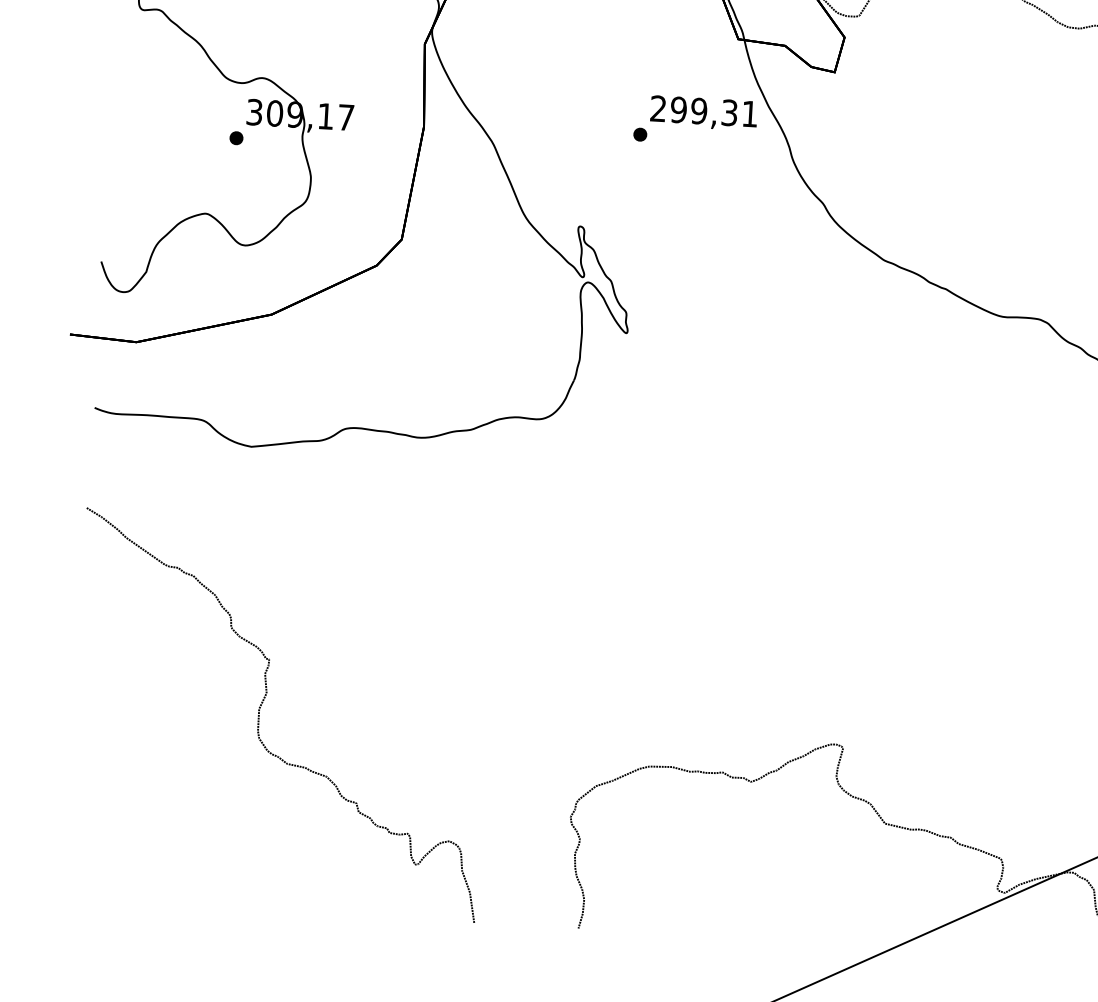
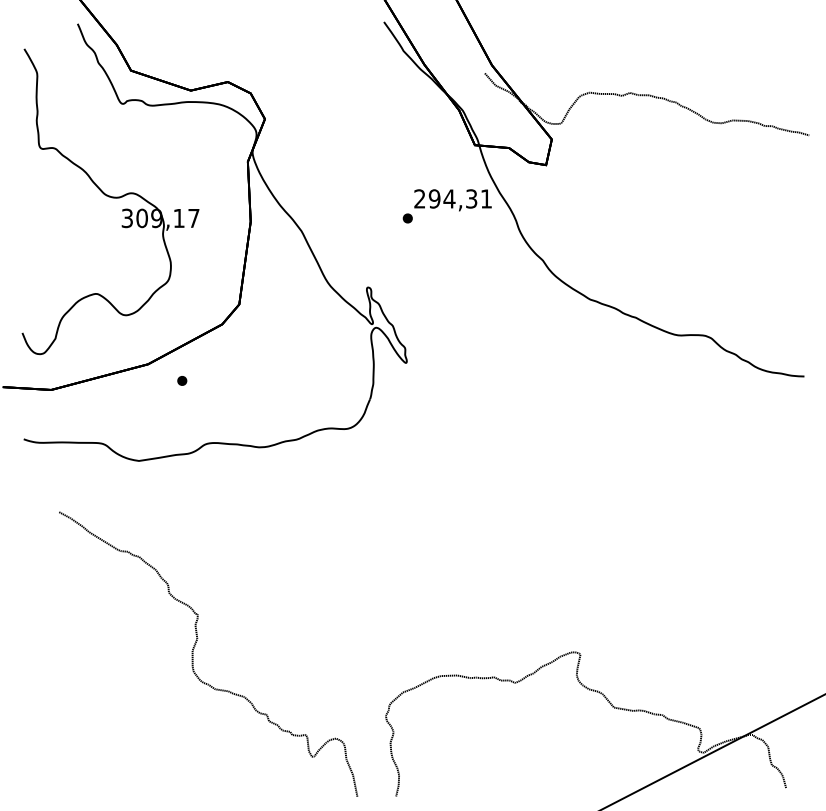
text: (699, 110) -> (449, 198), 299,31 -> 294,31
part: (236, 137) -> (182, 380), moved
curve: (263, 703) -> (195, 646), moved

